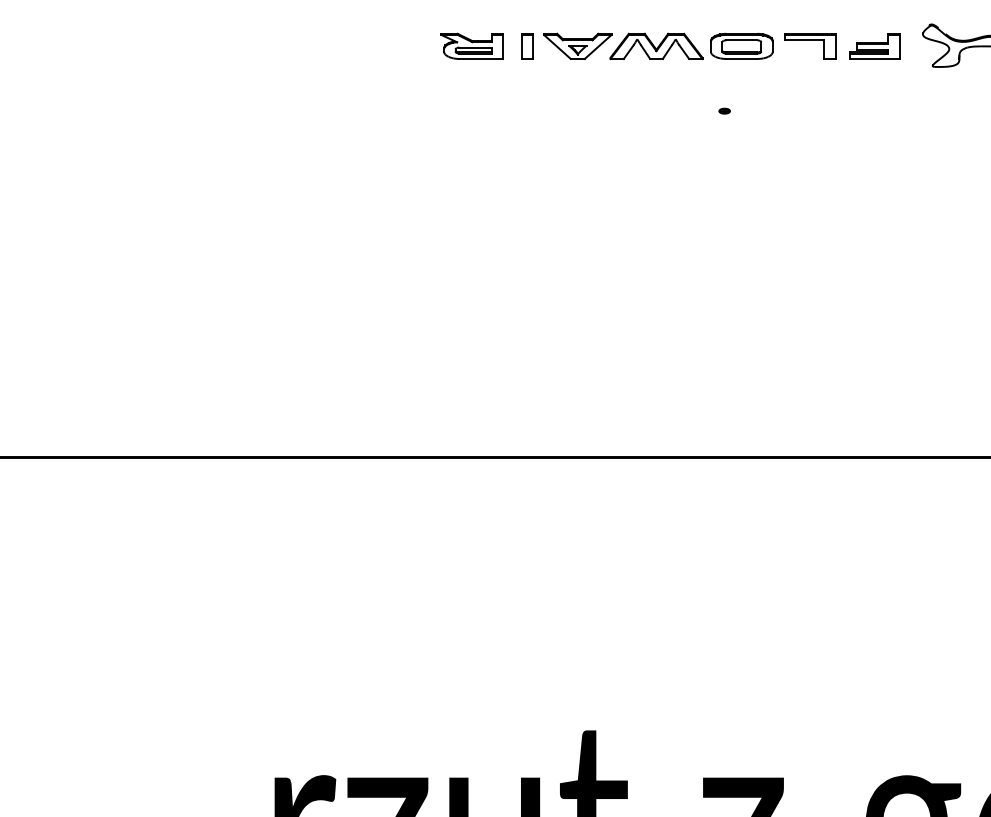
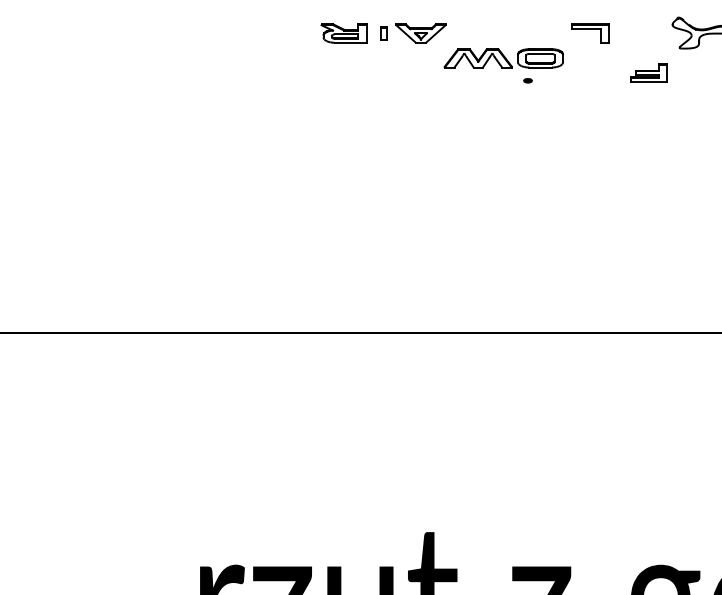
part: (691, 45) -> (503, 57), moved
part: (527, 46) -> (384, 33), size x0.7
part: (874, 46) -> (648, 73), moved

